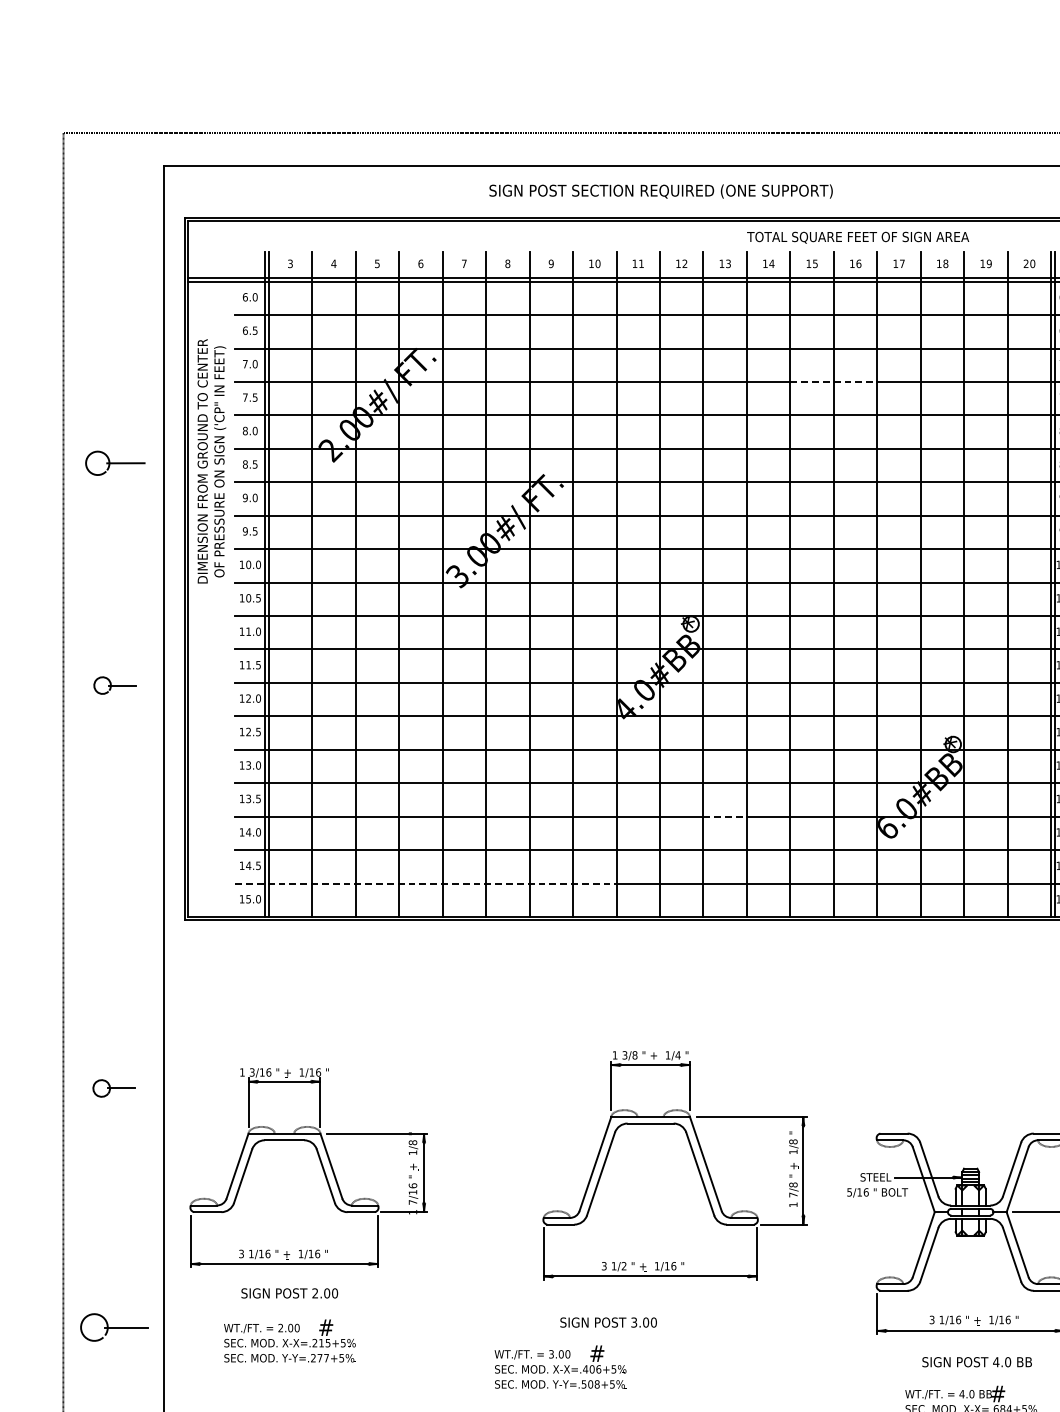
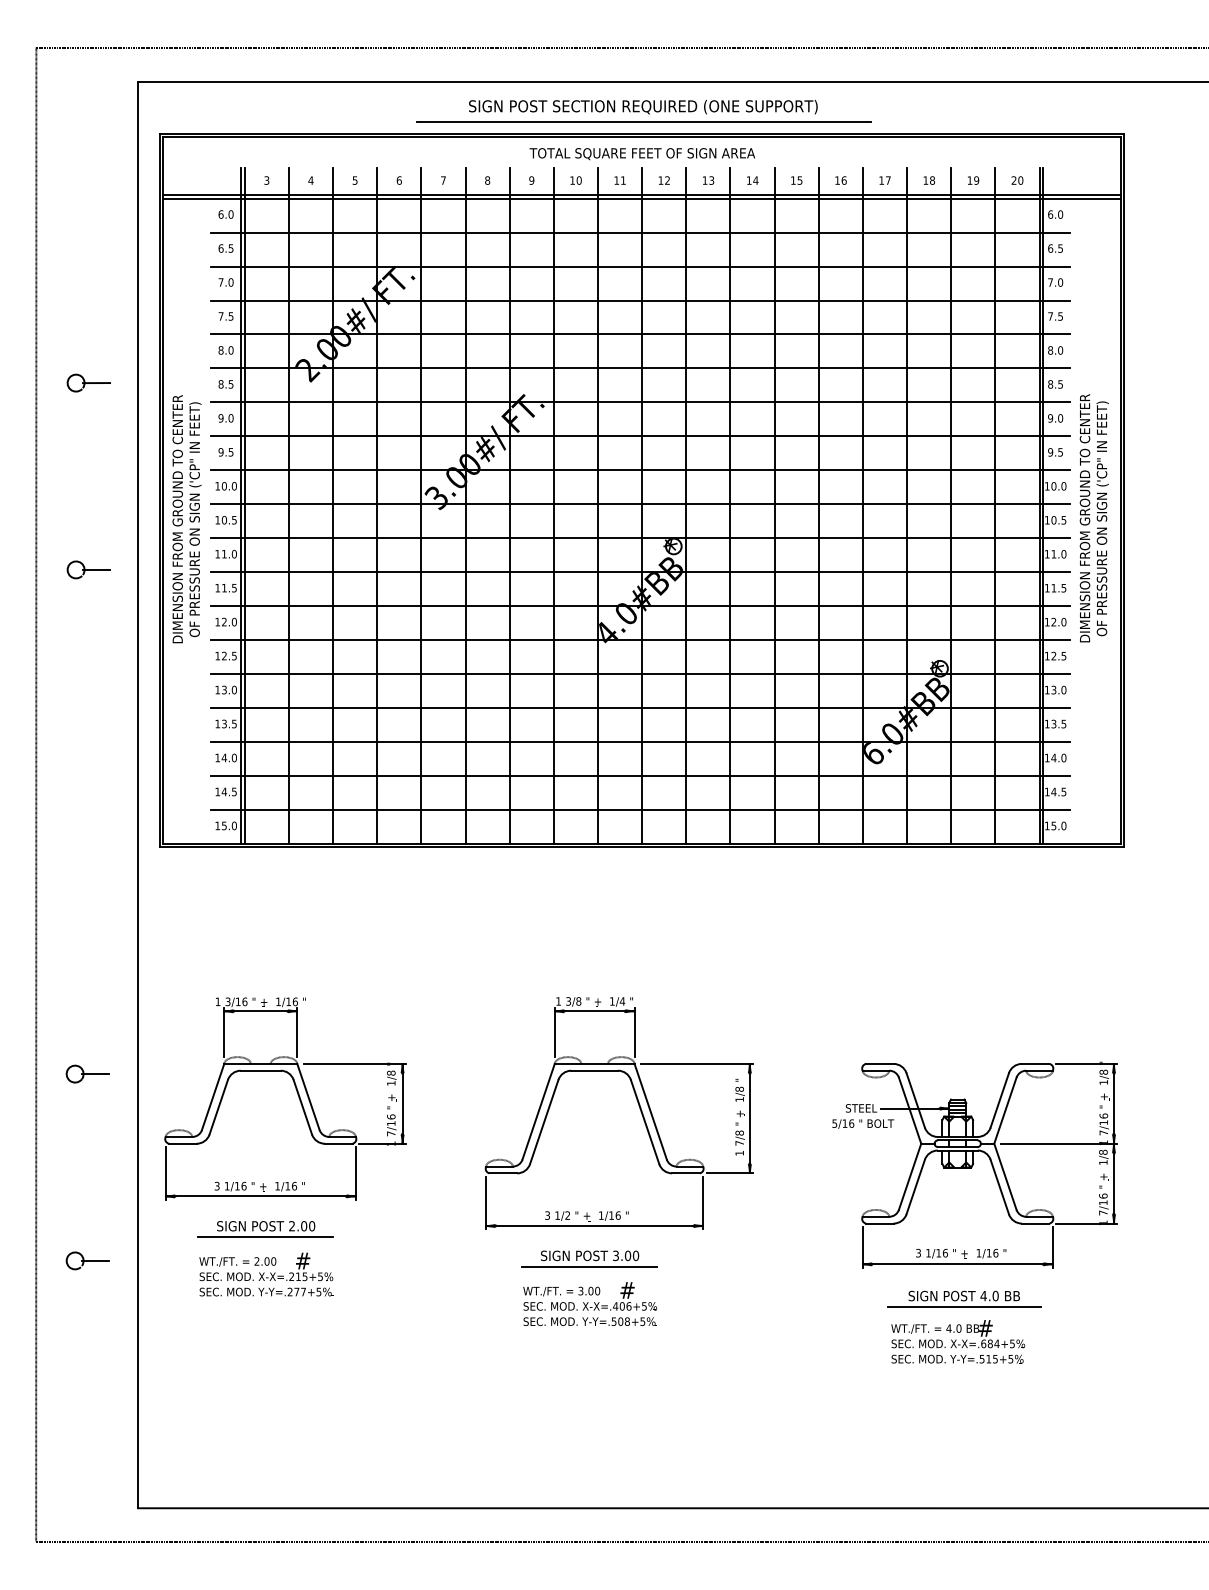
line: (662, 205) -> (644, 121), added
text: (857, 238) -> (641, 154), moved
line: (834, 381) -> (819, 300), dashed -> solid
text: (211, 461) -> (186, 519), moved
part: (114, 462) -> (88, 382), size x0.71
part: (114, 685) -> (88, 569), moved
line: (725, 817) -> (708, 742), dashed -> solid
line: (425, 884) -> (404, 810), dashed -> solid
part: (113, 1087) -> (87, 1073), moved
part: (693, 1158) -> (638, 1106), moved
line: (289, 1304) -> (265, 1237), added
part: (113, 1327) -> (87, 1260), size x0.62
line: (607, 1333) -> (588, 1266), added
text: (560, 1366) -> (590, 1303), moved
line: (977, 1372) -> (964, 1306), added

